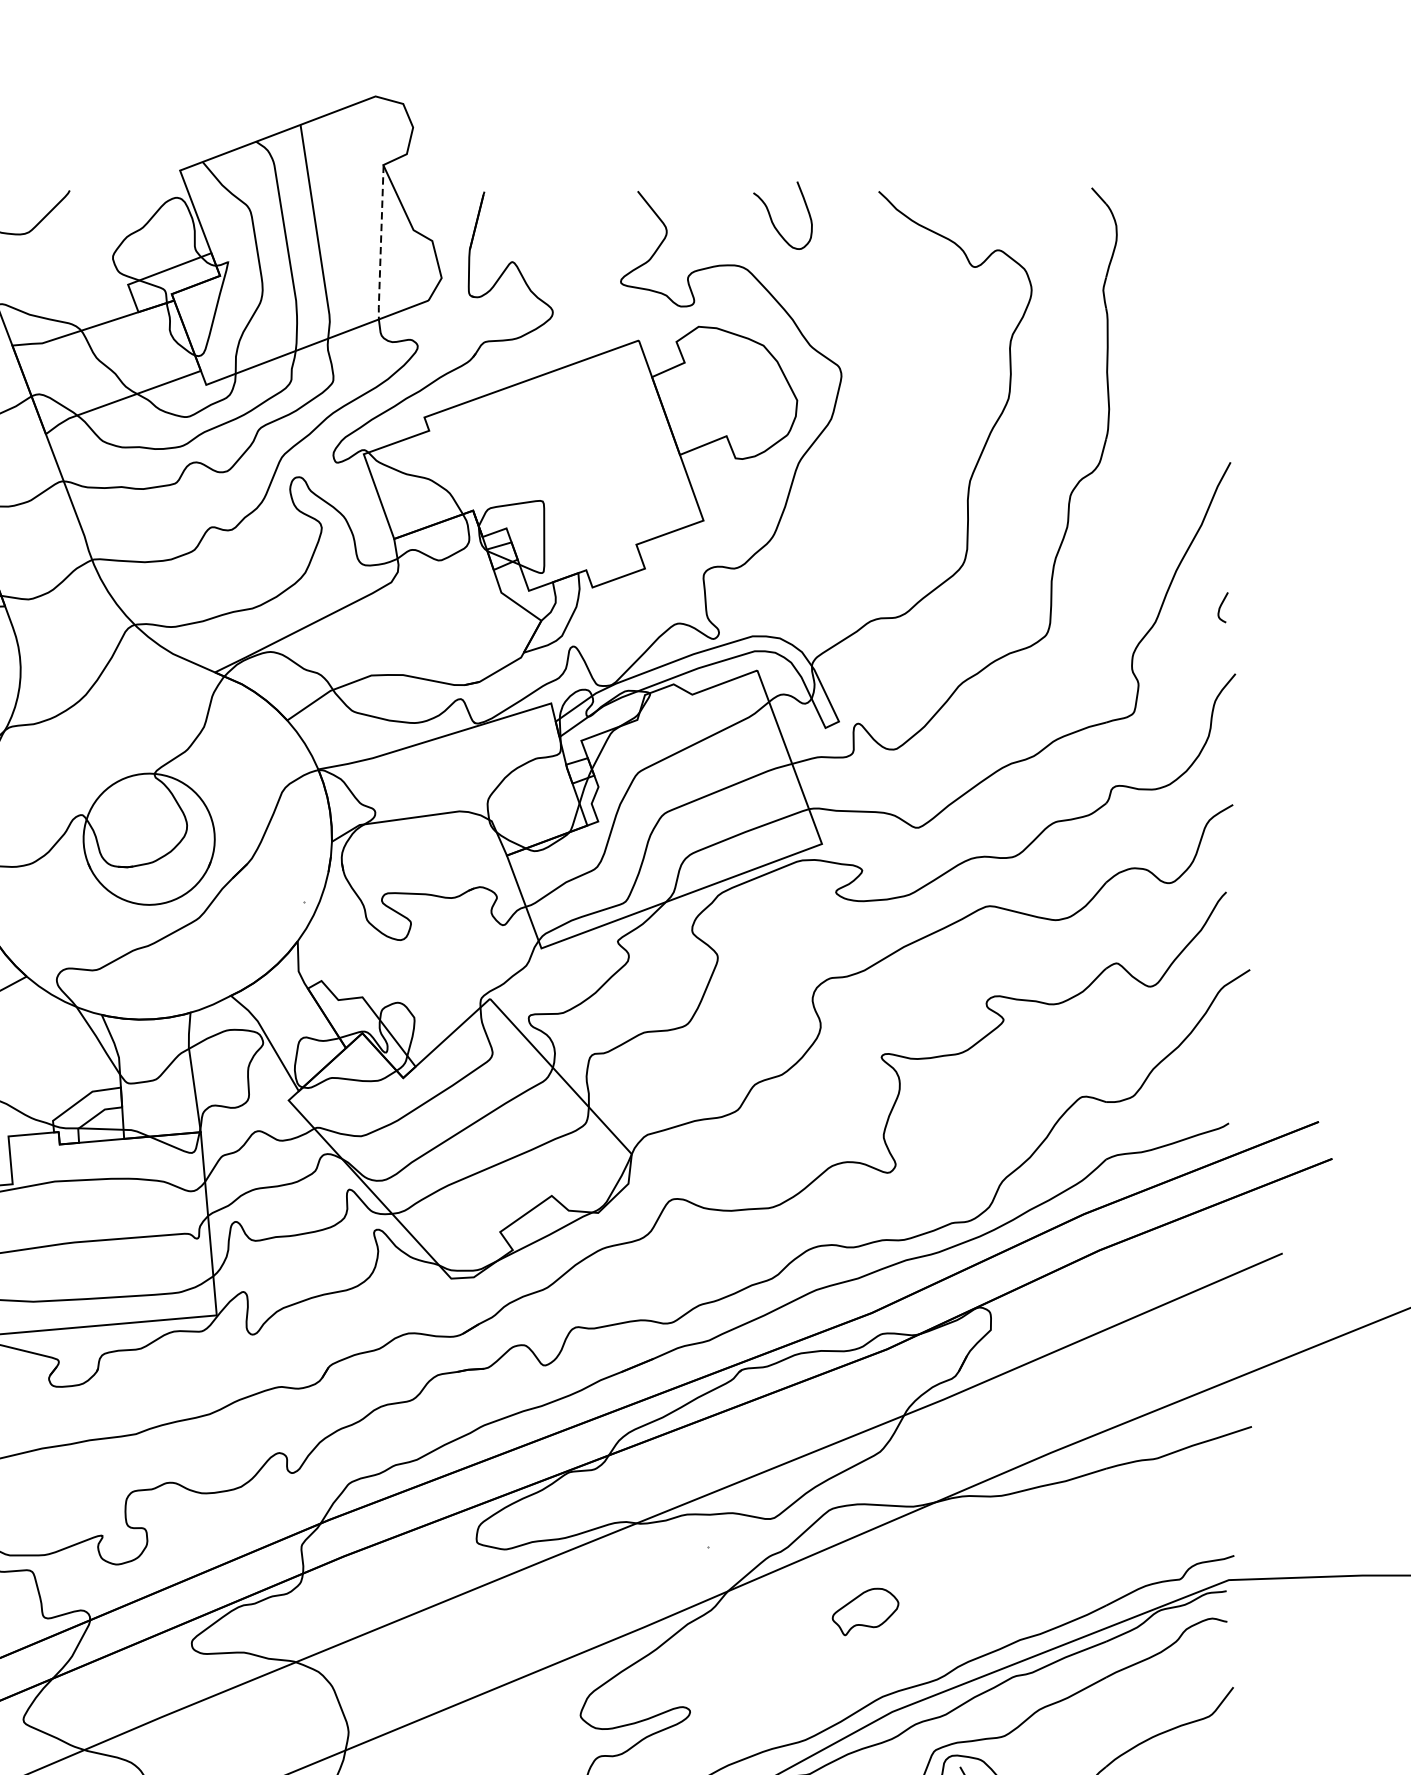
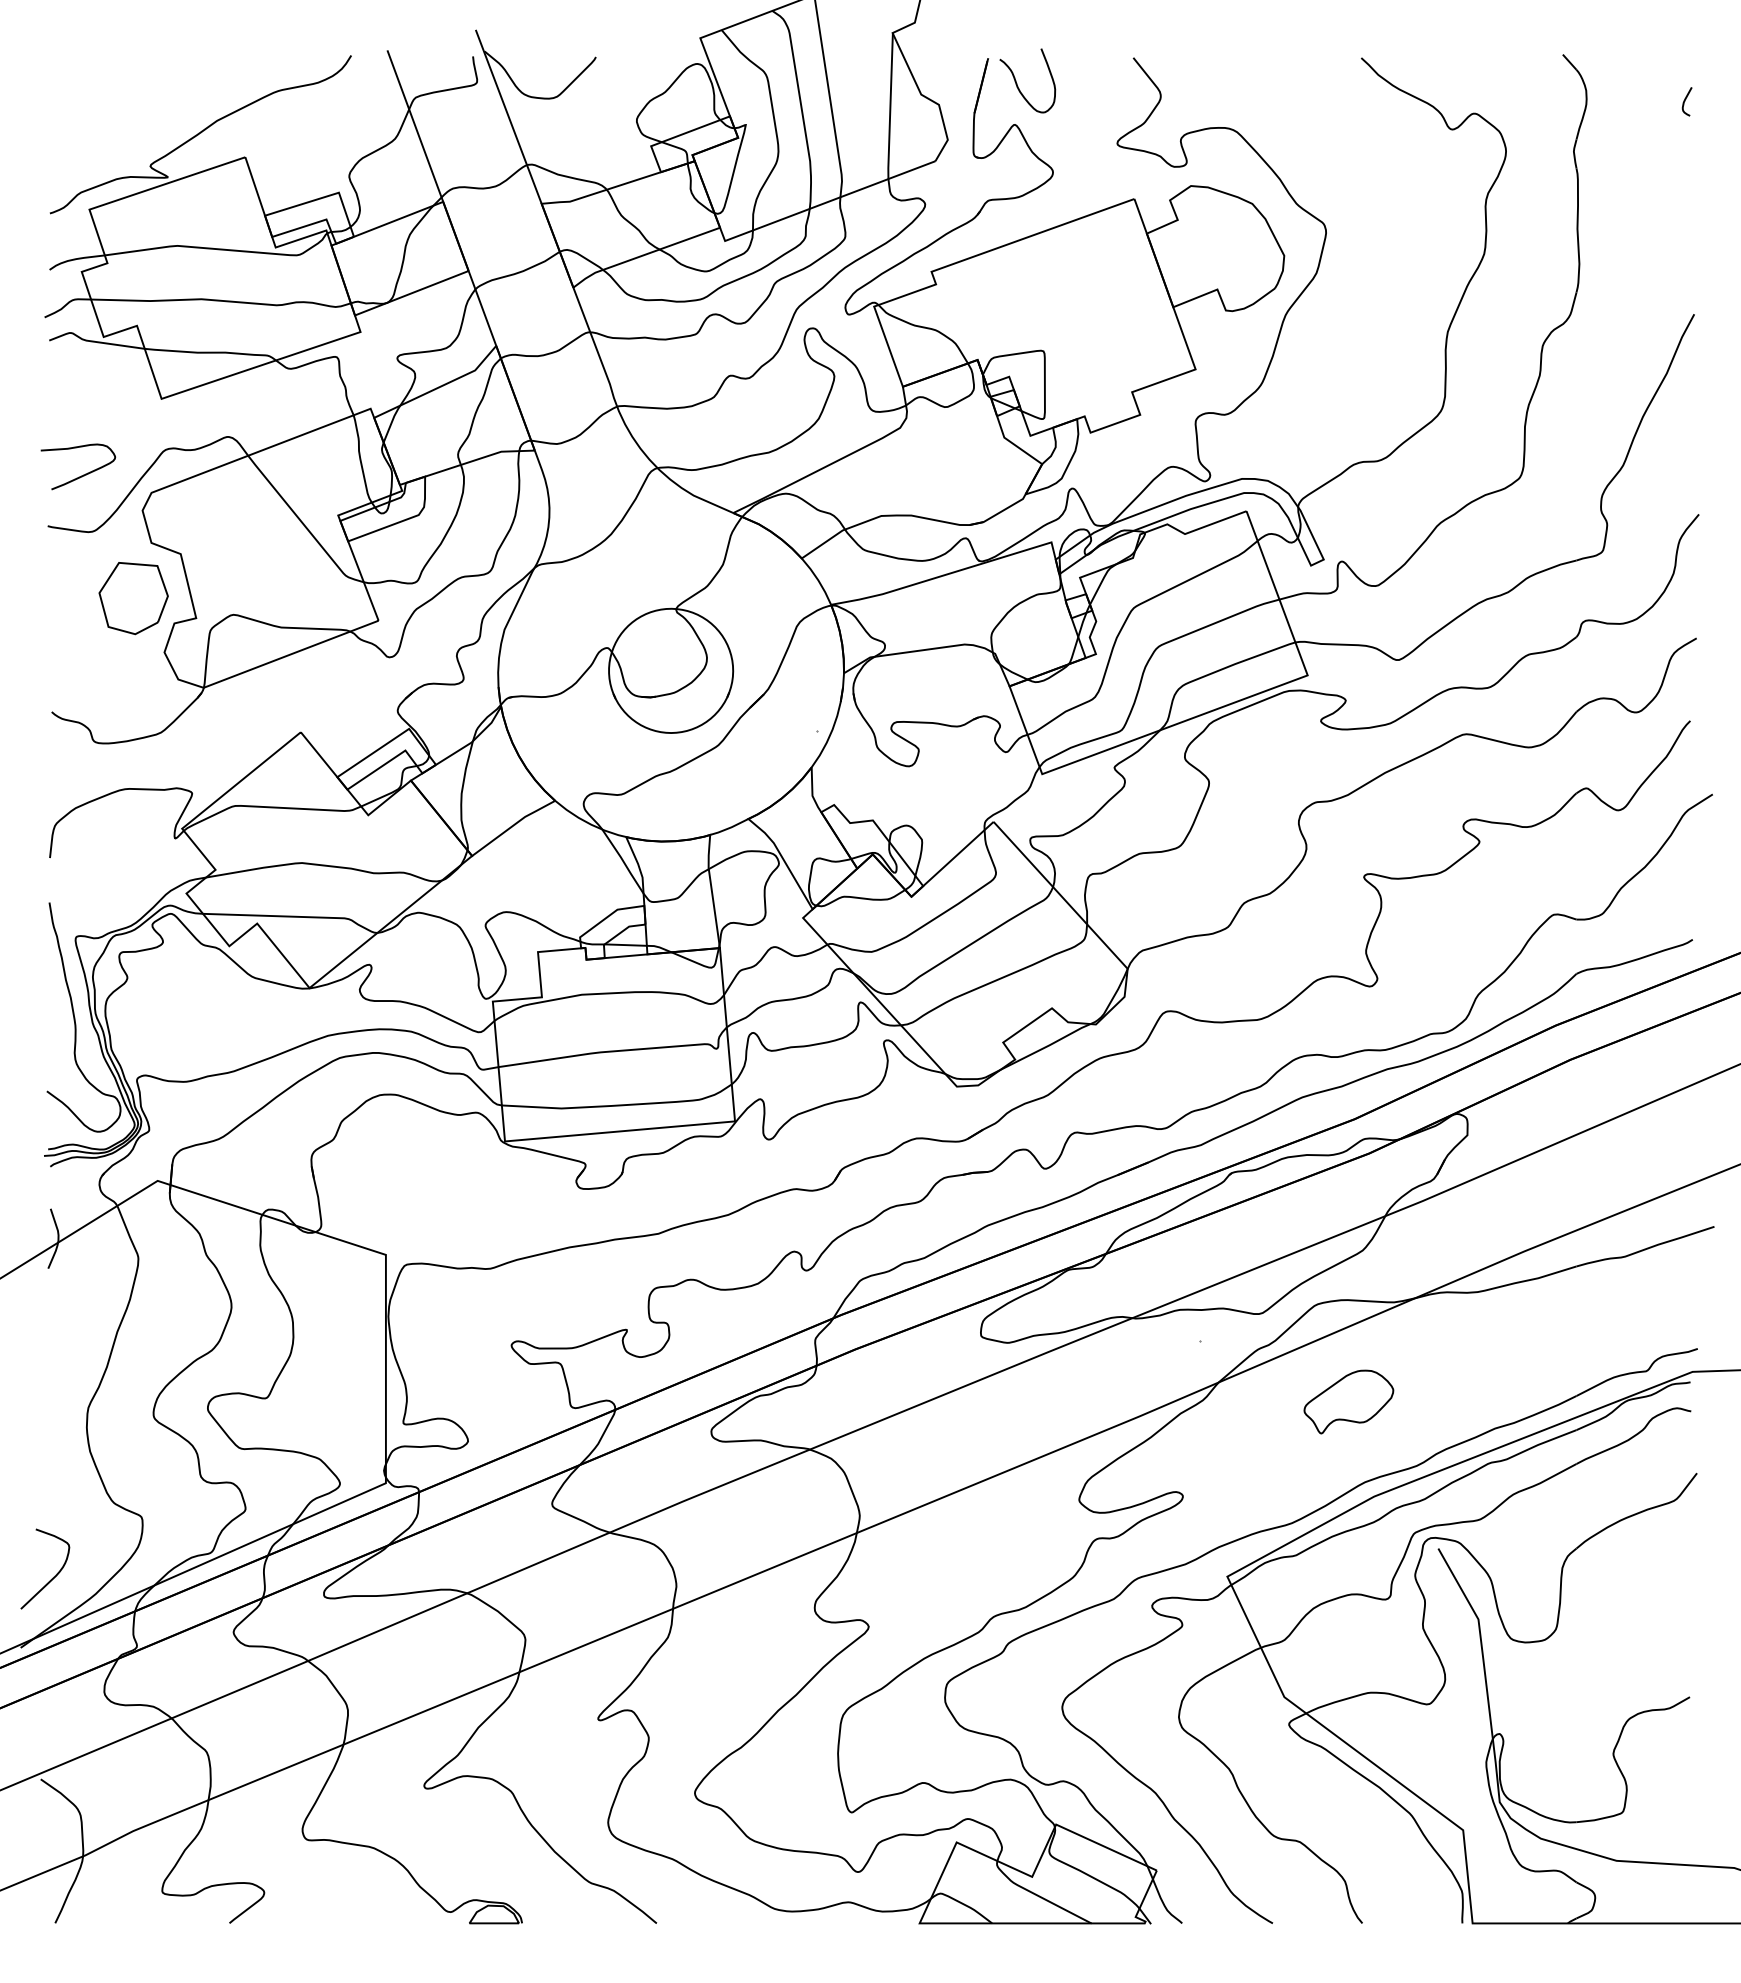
curve: (772, 218) -> (1017, 83), moved
line: (381, 243) -> (890, 107), dashed -> solid
curve: (1221, 607) -> (1685, 101), moved
part: (865, 1611) -> (1348, 1401), size x1.43

